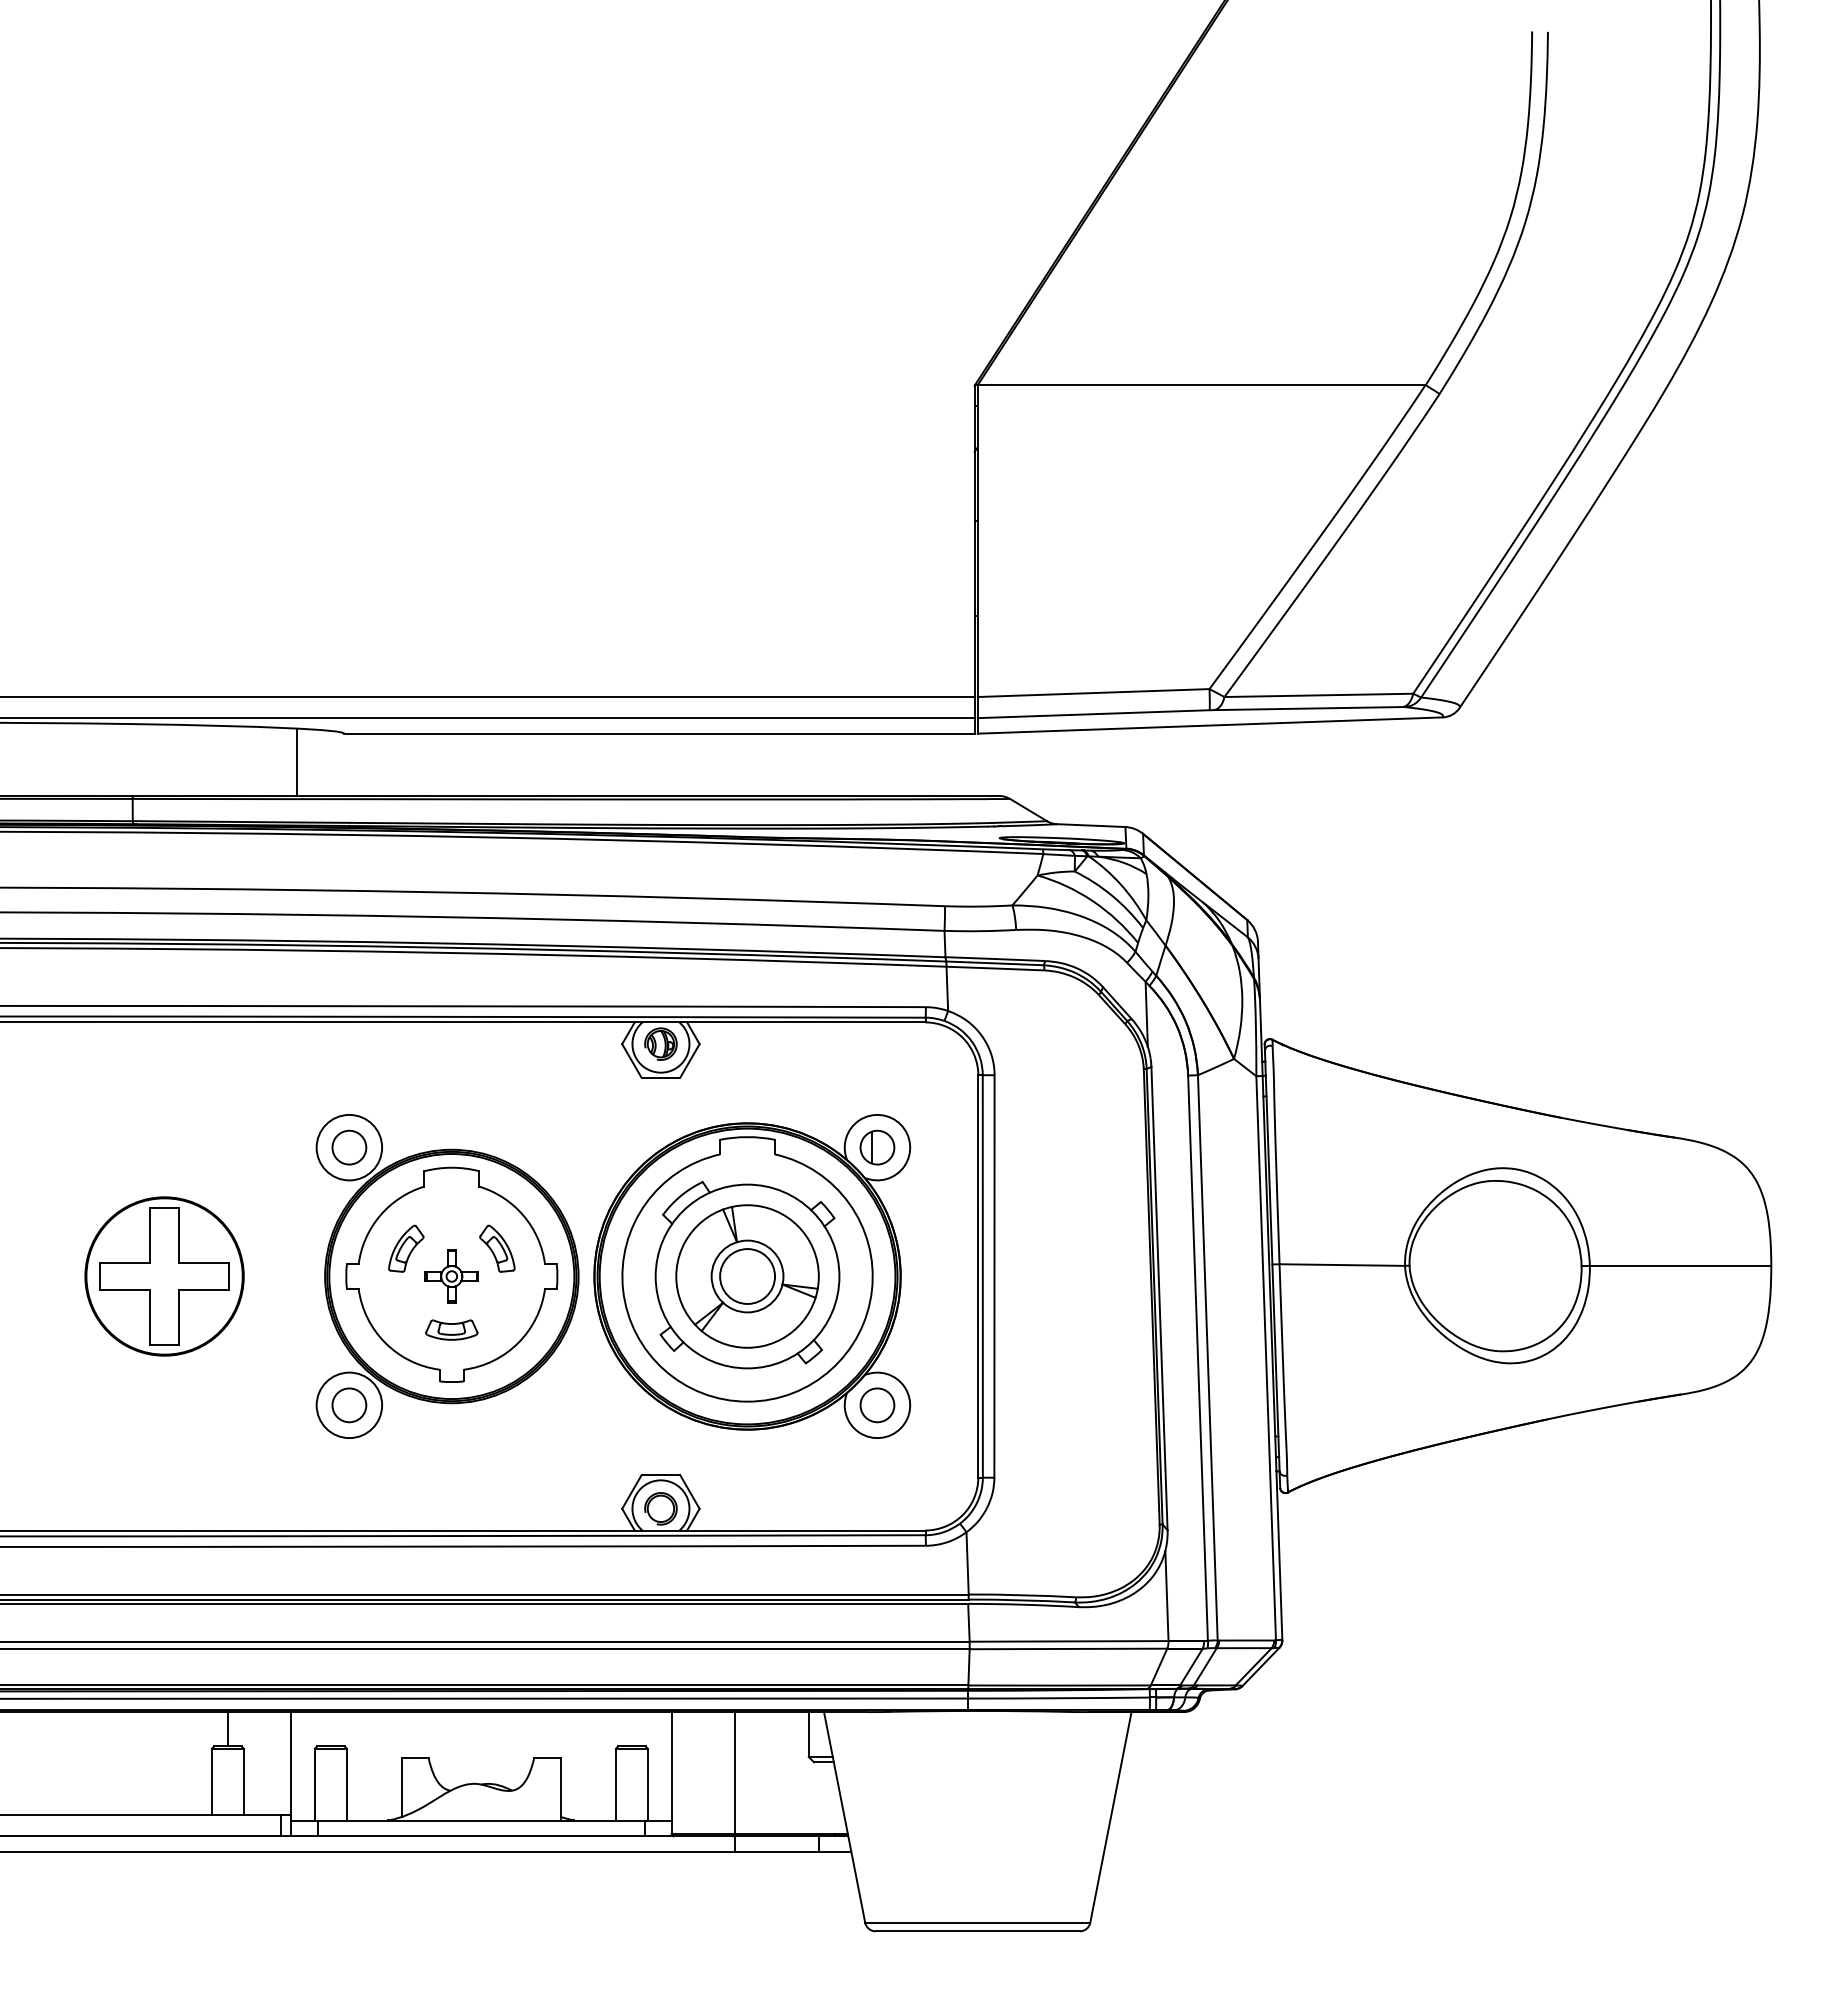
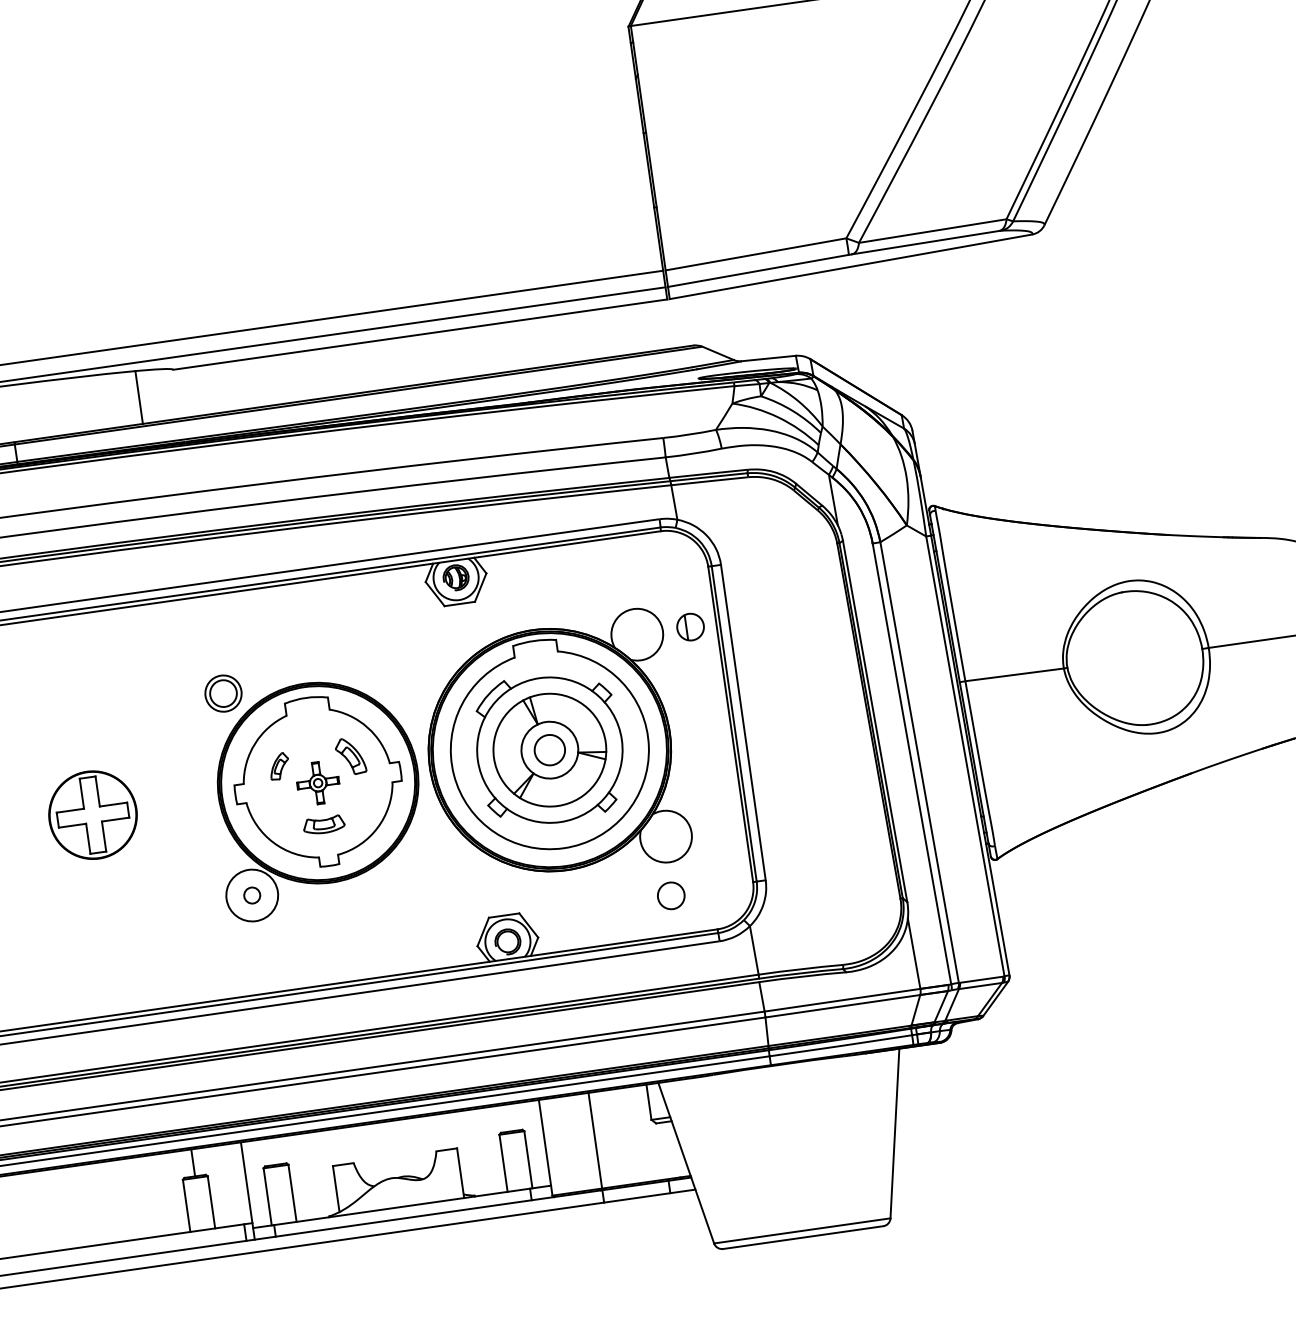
circle: (349, 1147) -> (223, 693), size x0.7
part: (877, 1147) -> (690, 627), moved
part: (406, 1248) -> (279, 766), size x0.7
part: (164, 1276) -> (92, 815), size x0.7
circle: (747, 1276) -> (549, 750), size x0.7
circle: (349, 1405) -> (252, 895), size x0.6
circle: (877, 1405) -> (671, 895), moved

